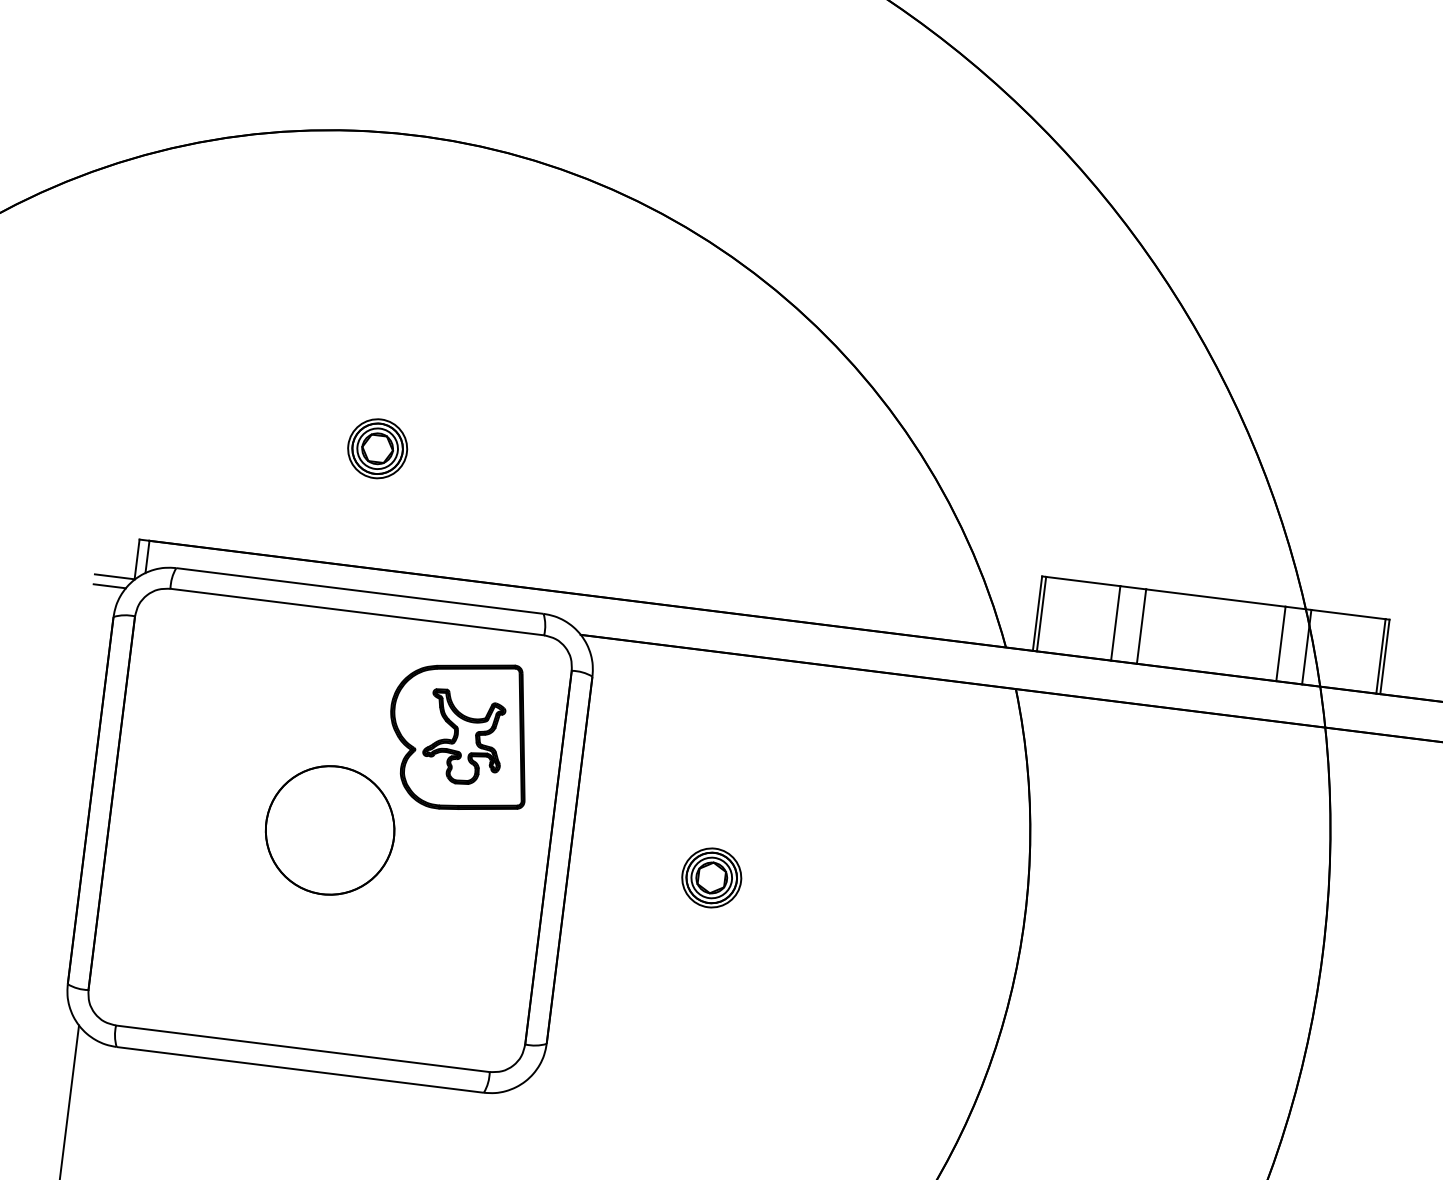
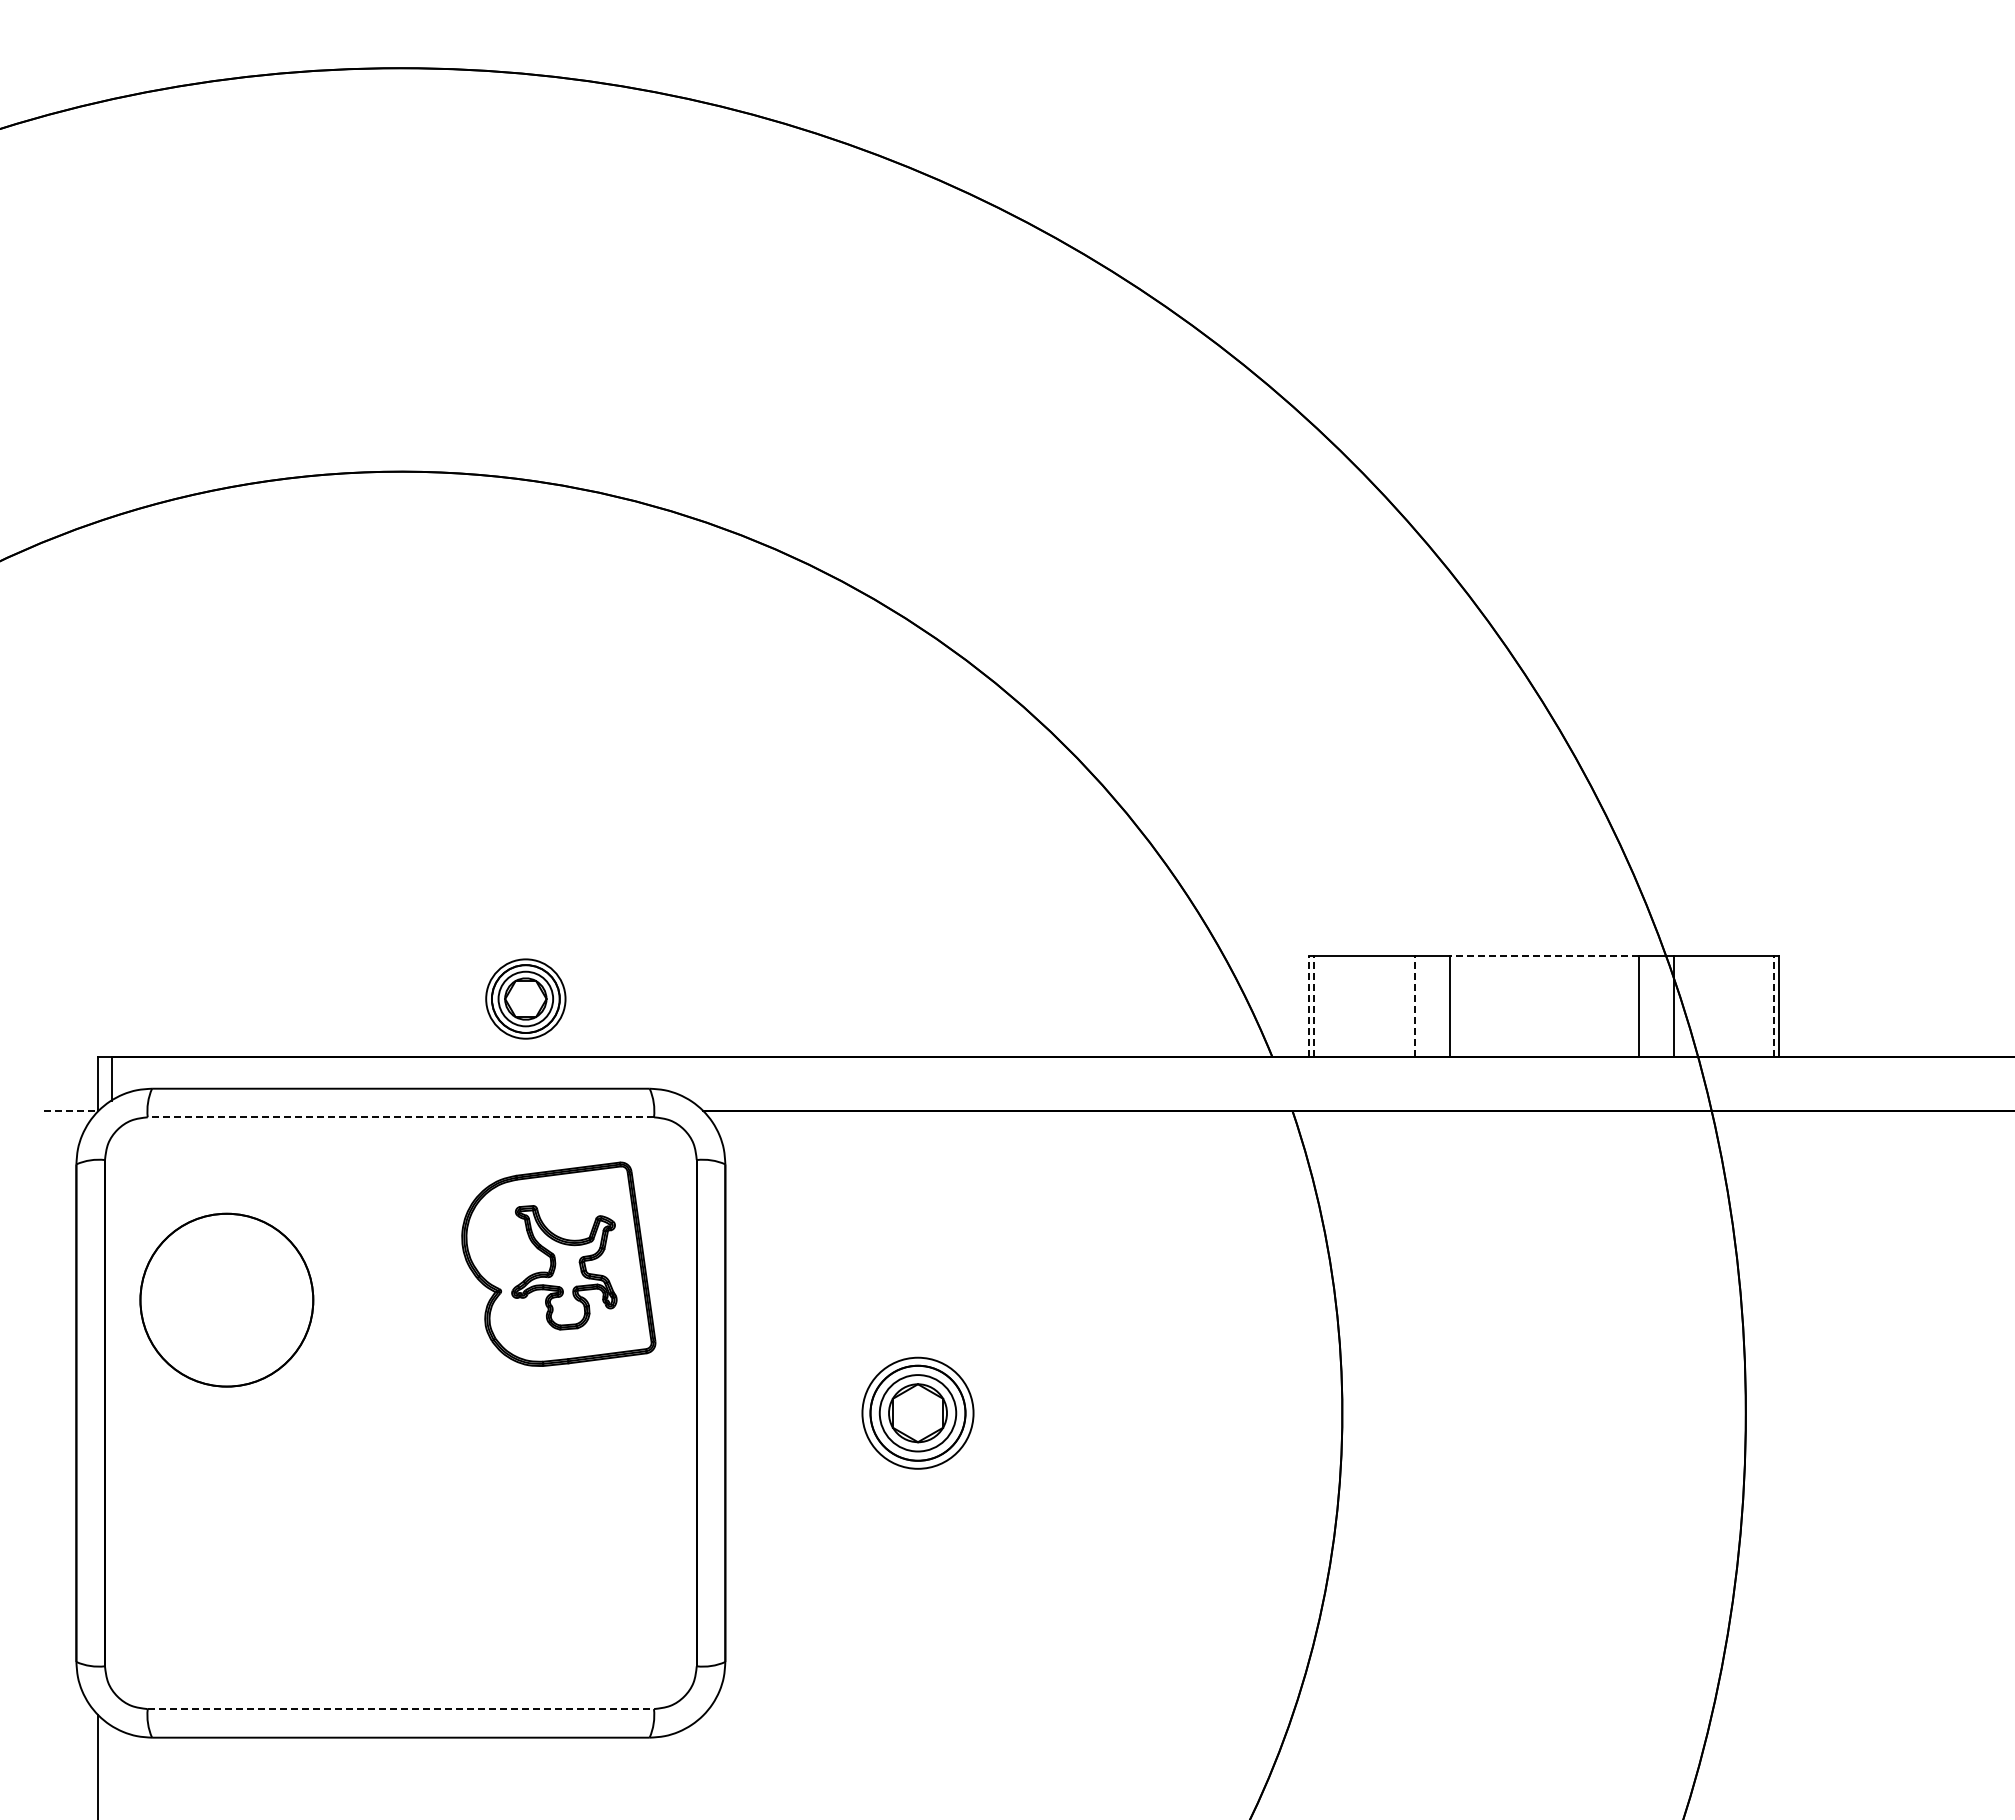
part: (377, 448) -> (525, 998), moved
line: (114, 576) -> (71, 1110), solid -> dashed
line: (109, 586) -> (66, 1124), removed
line: (1215, 597) -> (1543, 955), solid -> dashed
line: (357, 612) -> (400, 1117), solid -> dashed
line: (1037, 612) -> (1308, 1005), solid -> dashed
line: (1041, 613) -> (1314, 1005), solid -> dashed
line: (1115, 622) -> (1414, 1005), solid -> dashed
line: (1381, 655) -> (1774, 1005), solid -> dashed
part: (329, 829) -> (226, 1299), moved
part: (711, 877) -> (917, 1412), size x1.4
line: (303, 1049) -> (401, 1709), solid -> dashed

